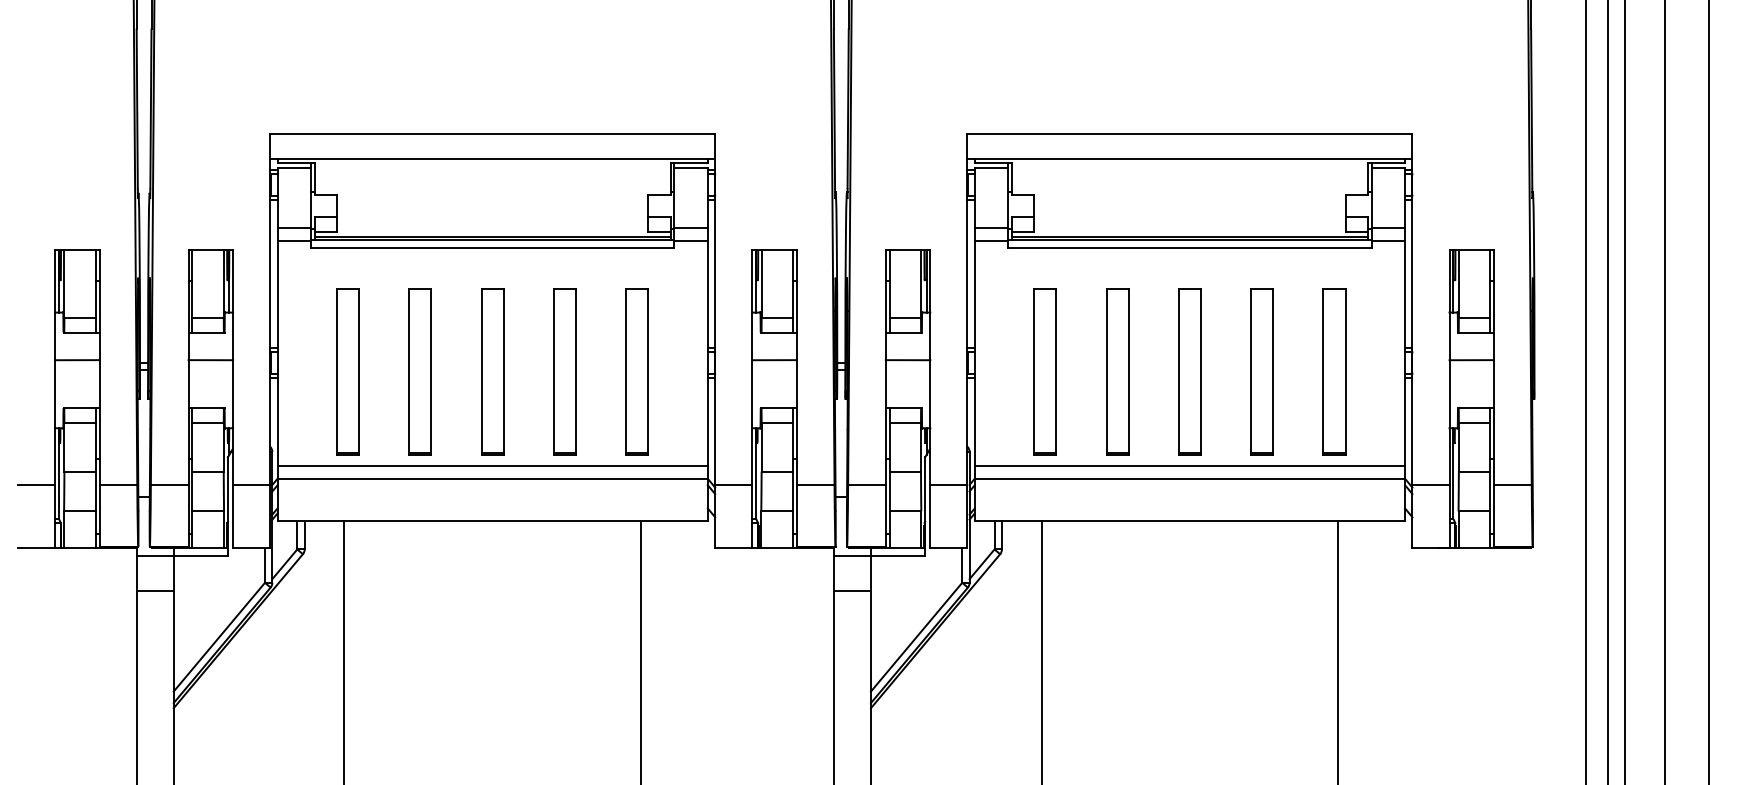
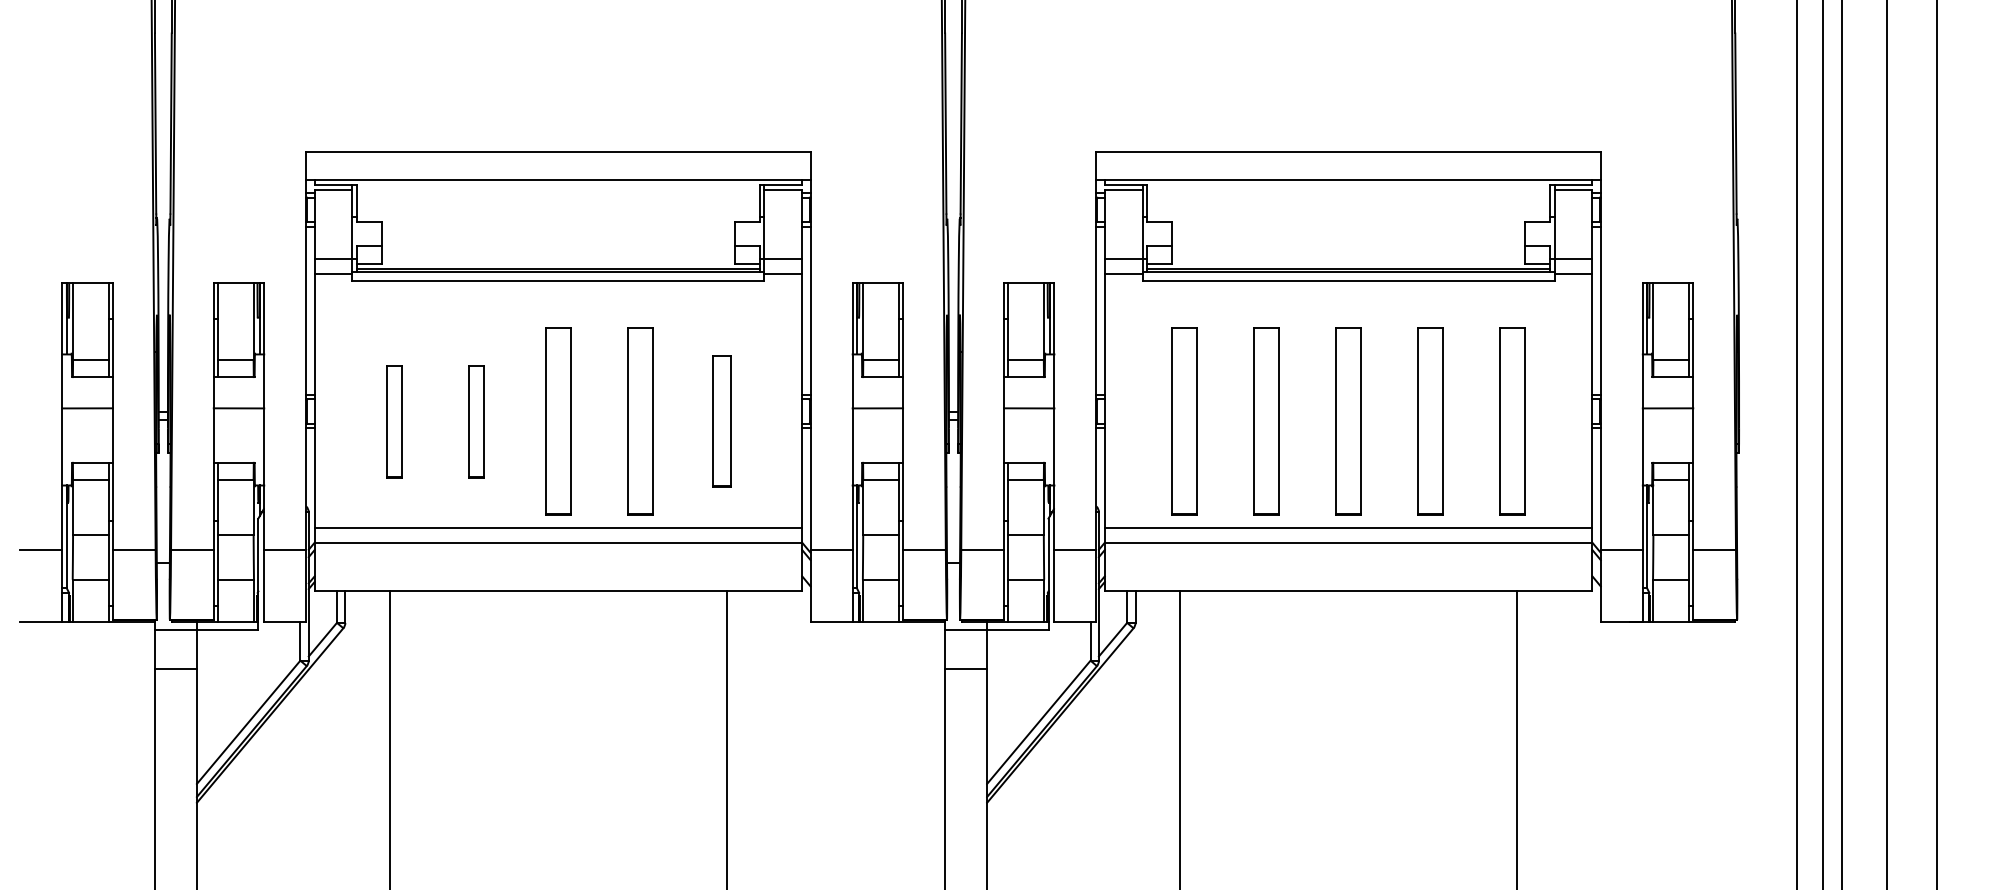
part: (347, 371) -> (393, 421), size x0.6
part: (419, 371) -> (475, 421), size x0.6
part: (636, 371) -> (721, 421), size x0.7

